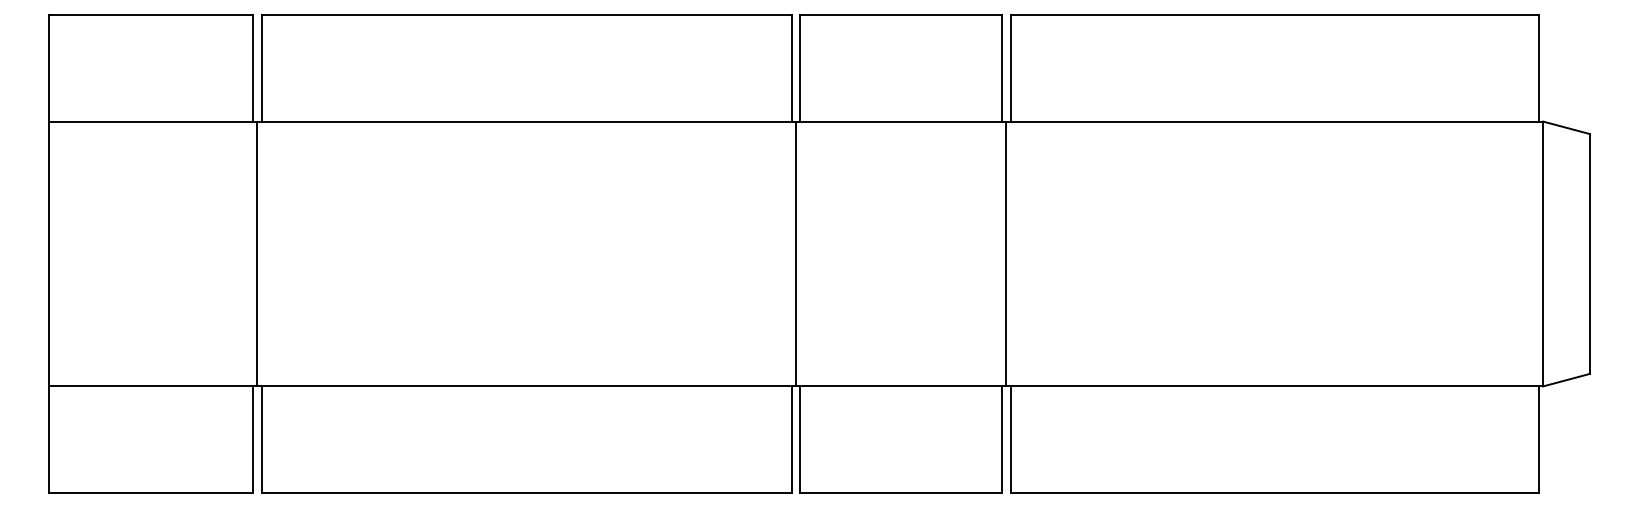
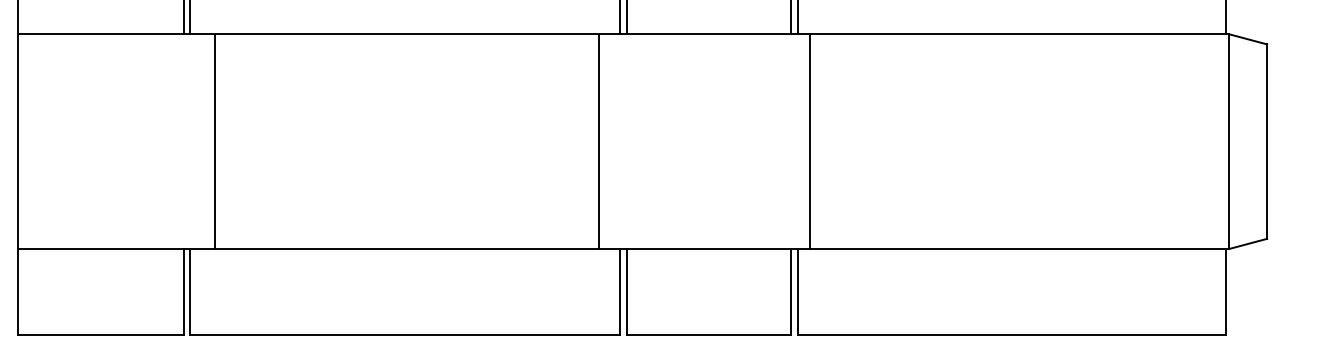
line: (257, 253) -> (215, 141), moved
line: (796, 253) -> (599, 141), moved
line: (1006, 253) -> (809, 141), moved

